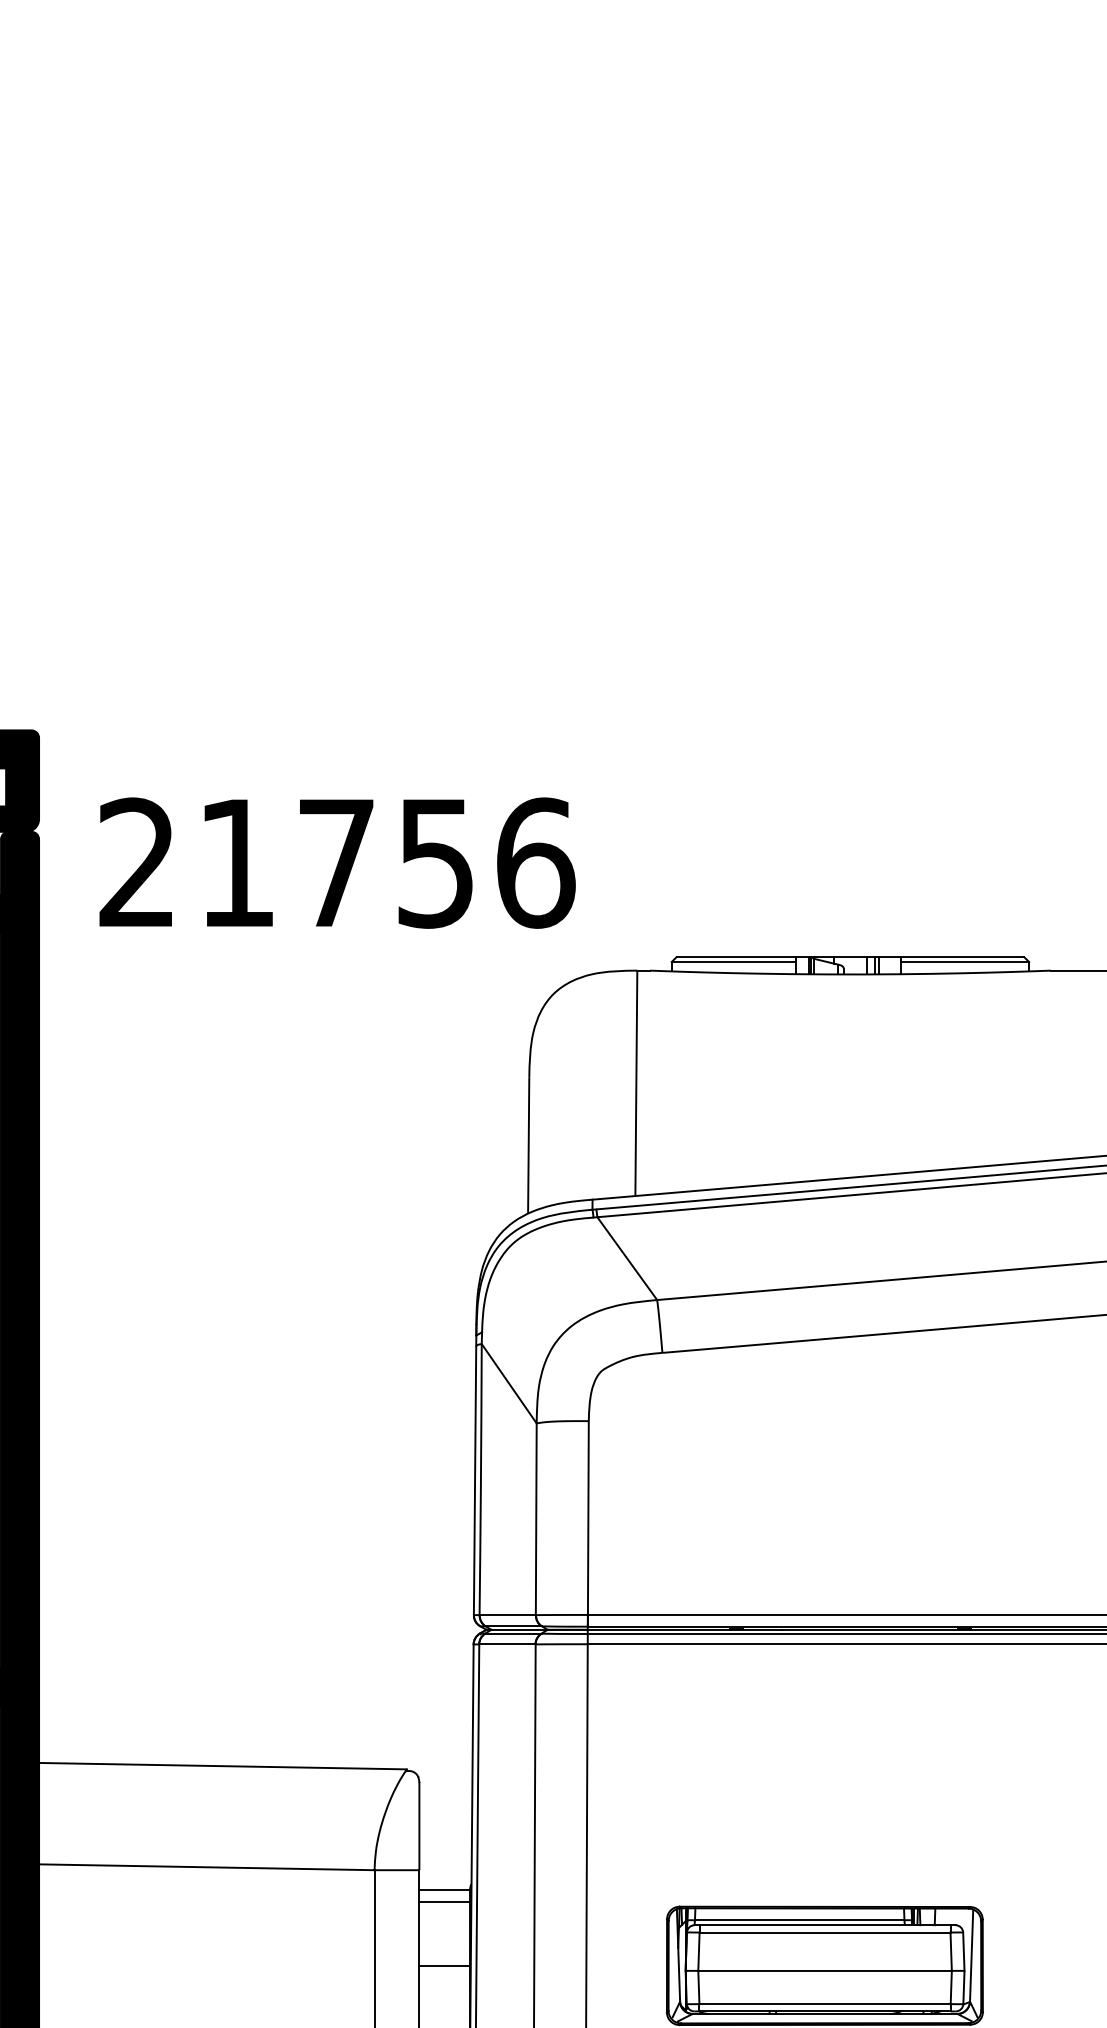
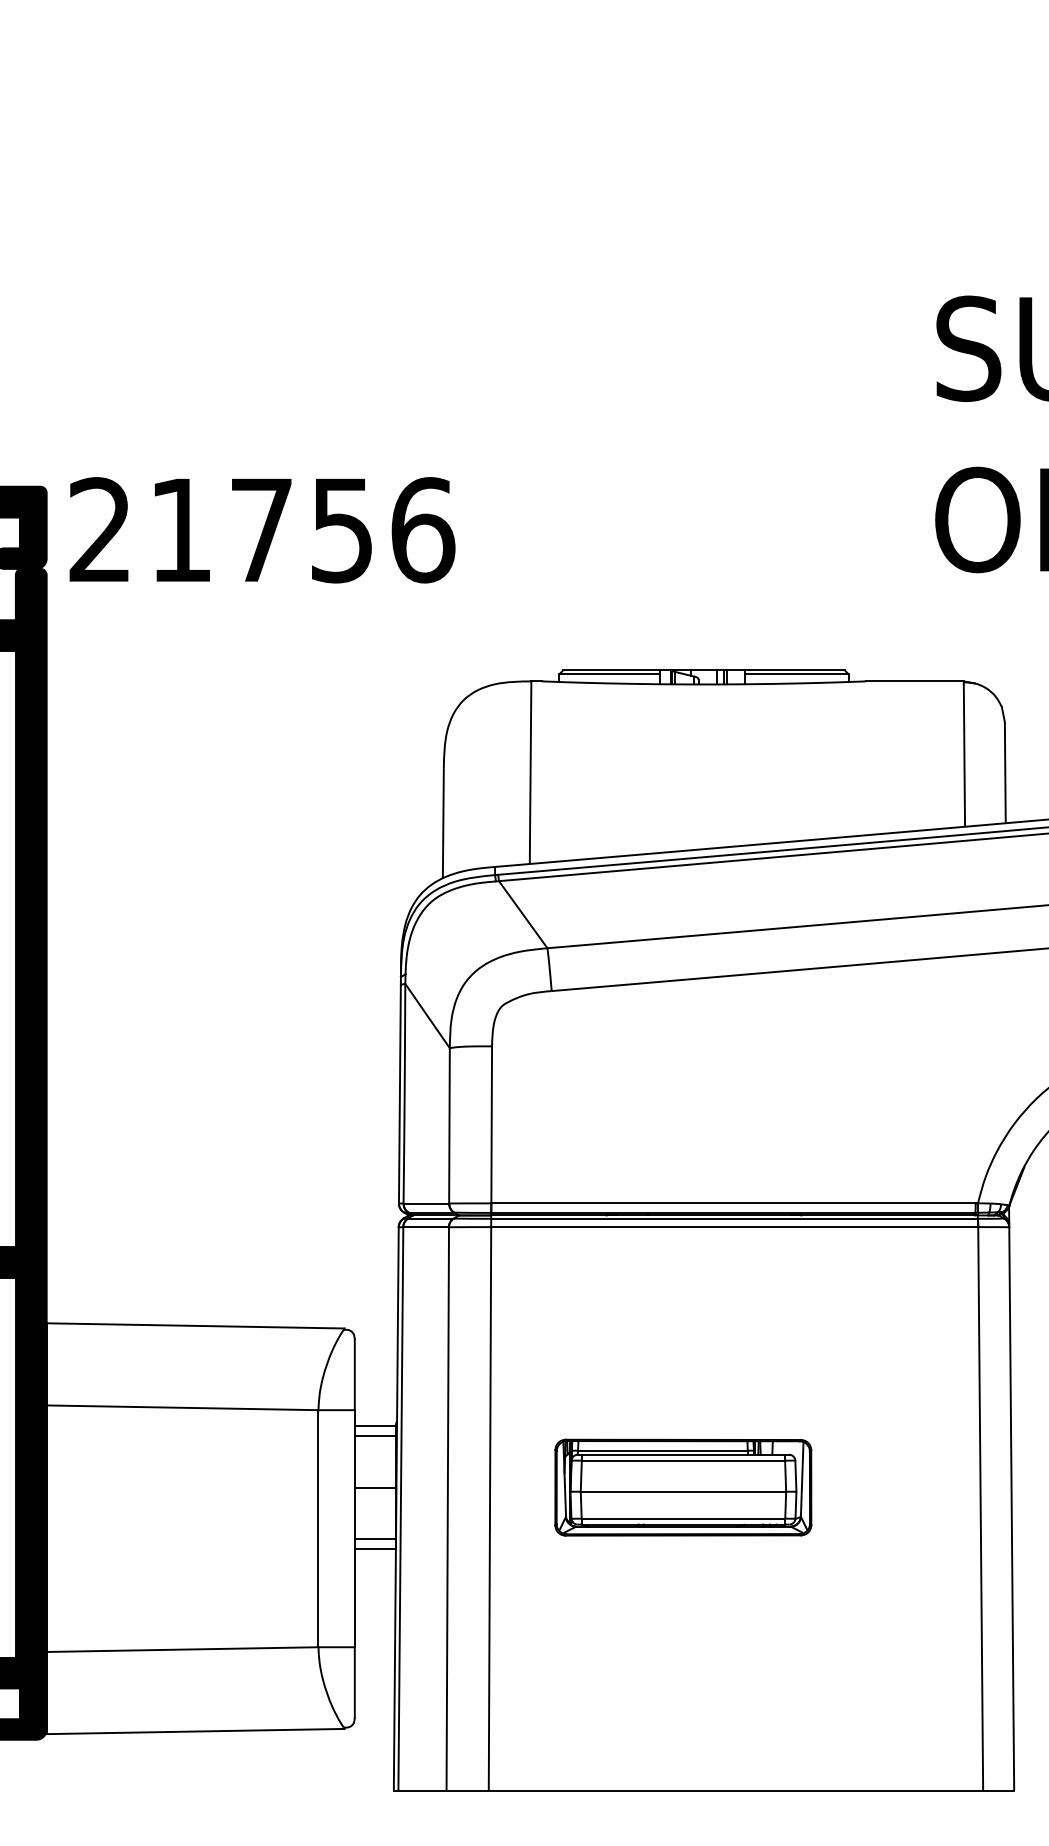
text: (337, 863) -> (262, 530), moved

